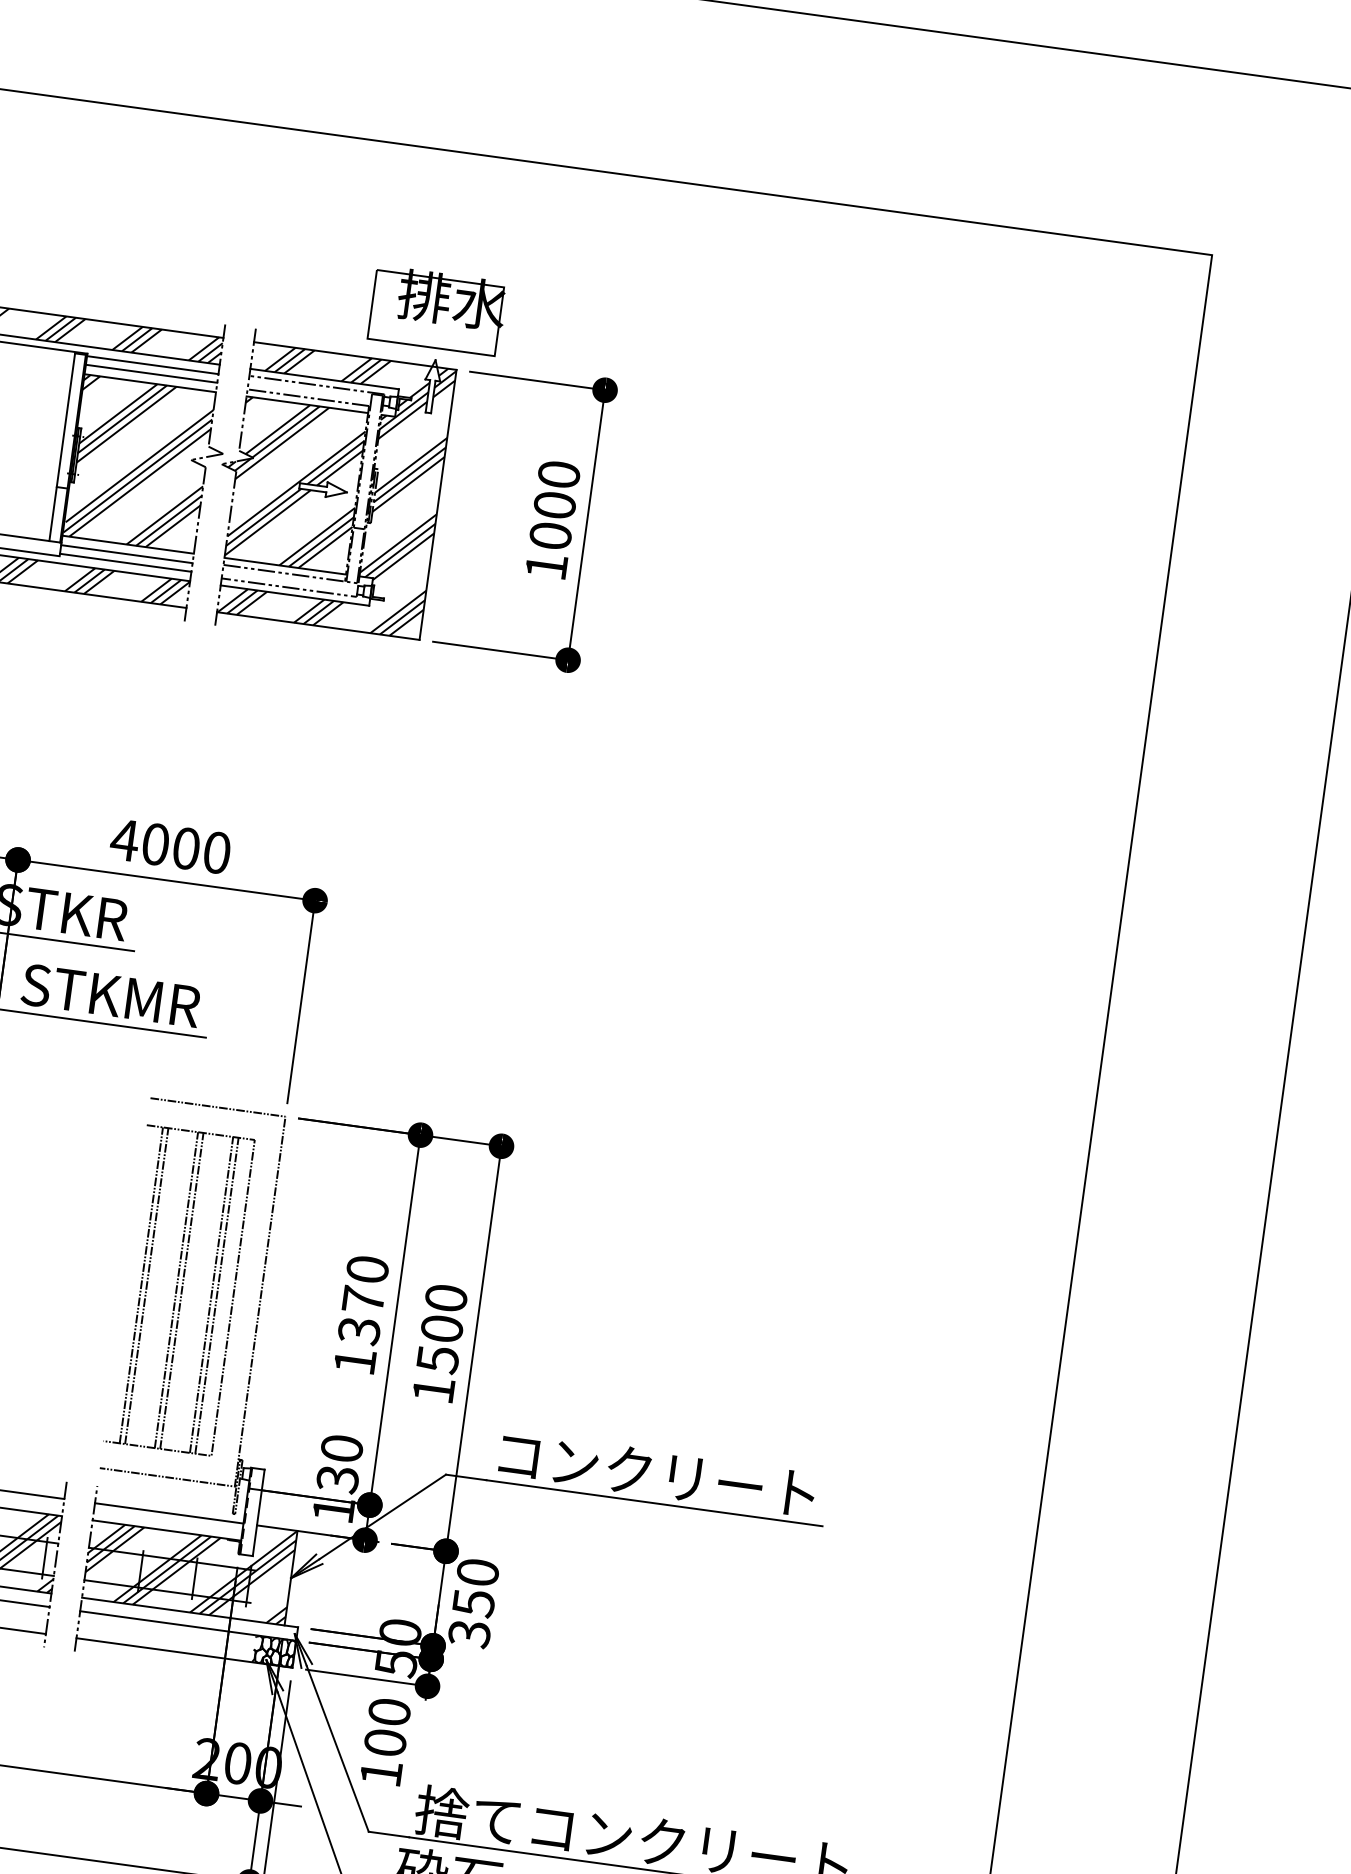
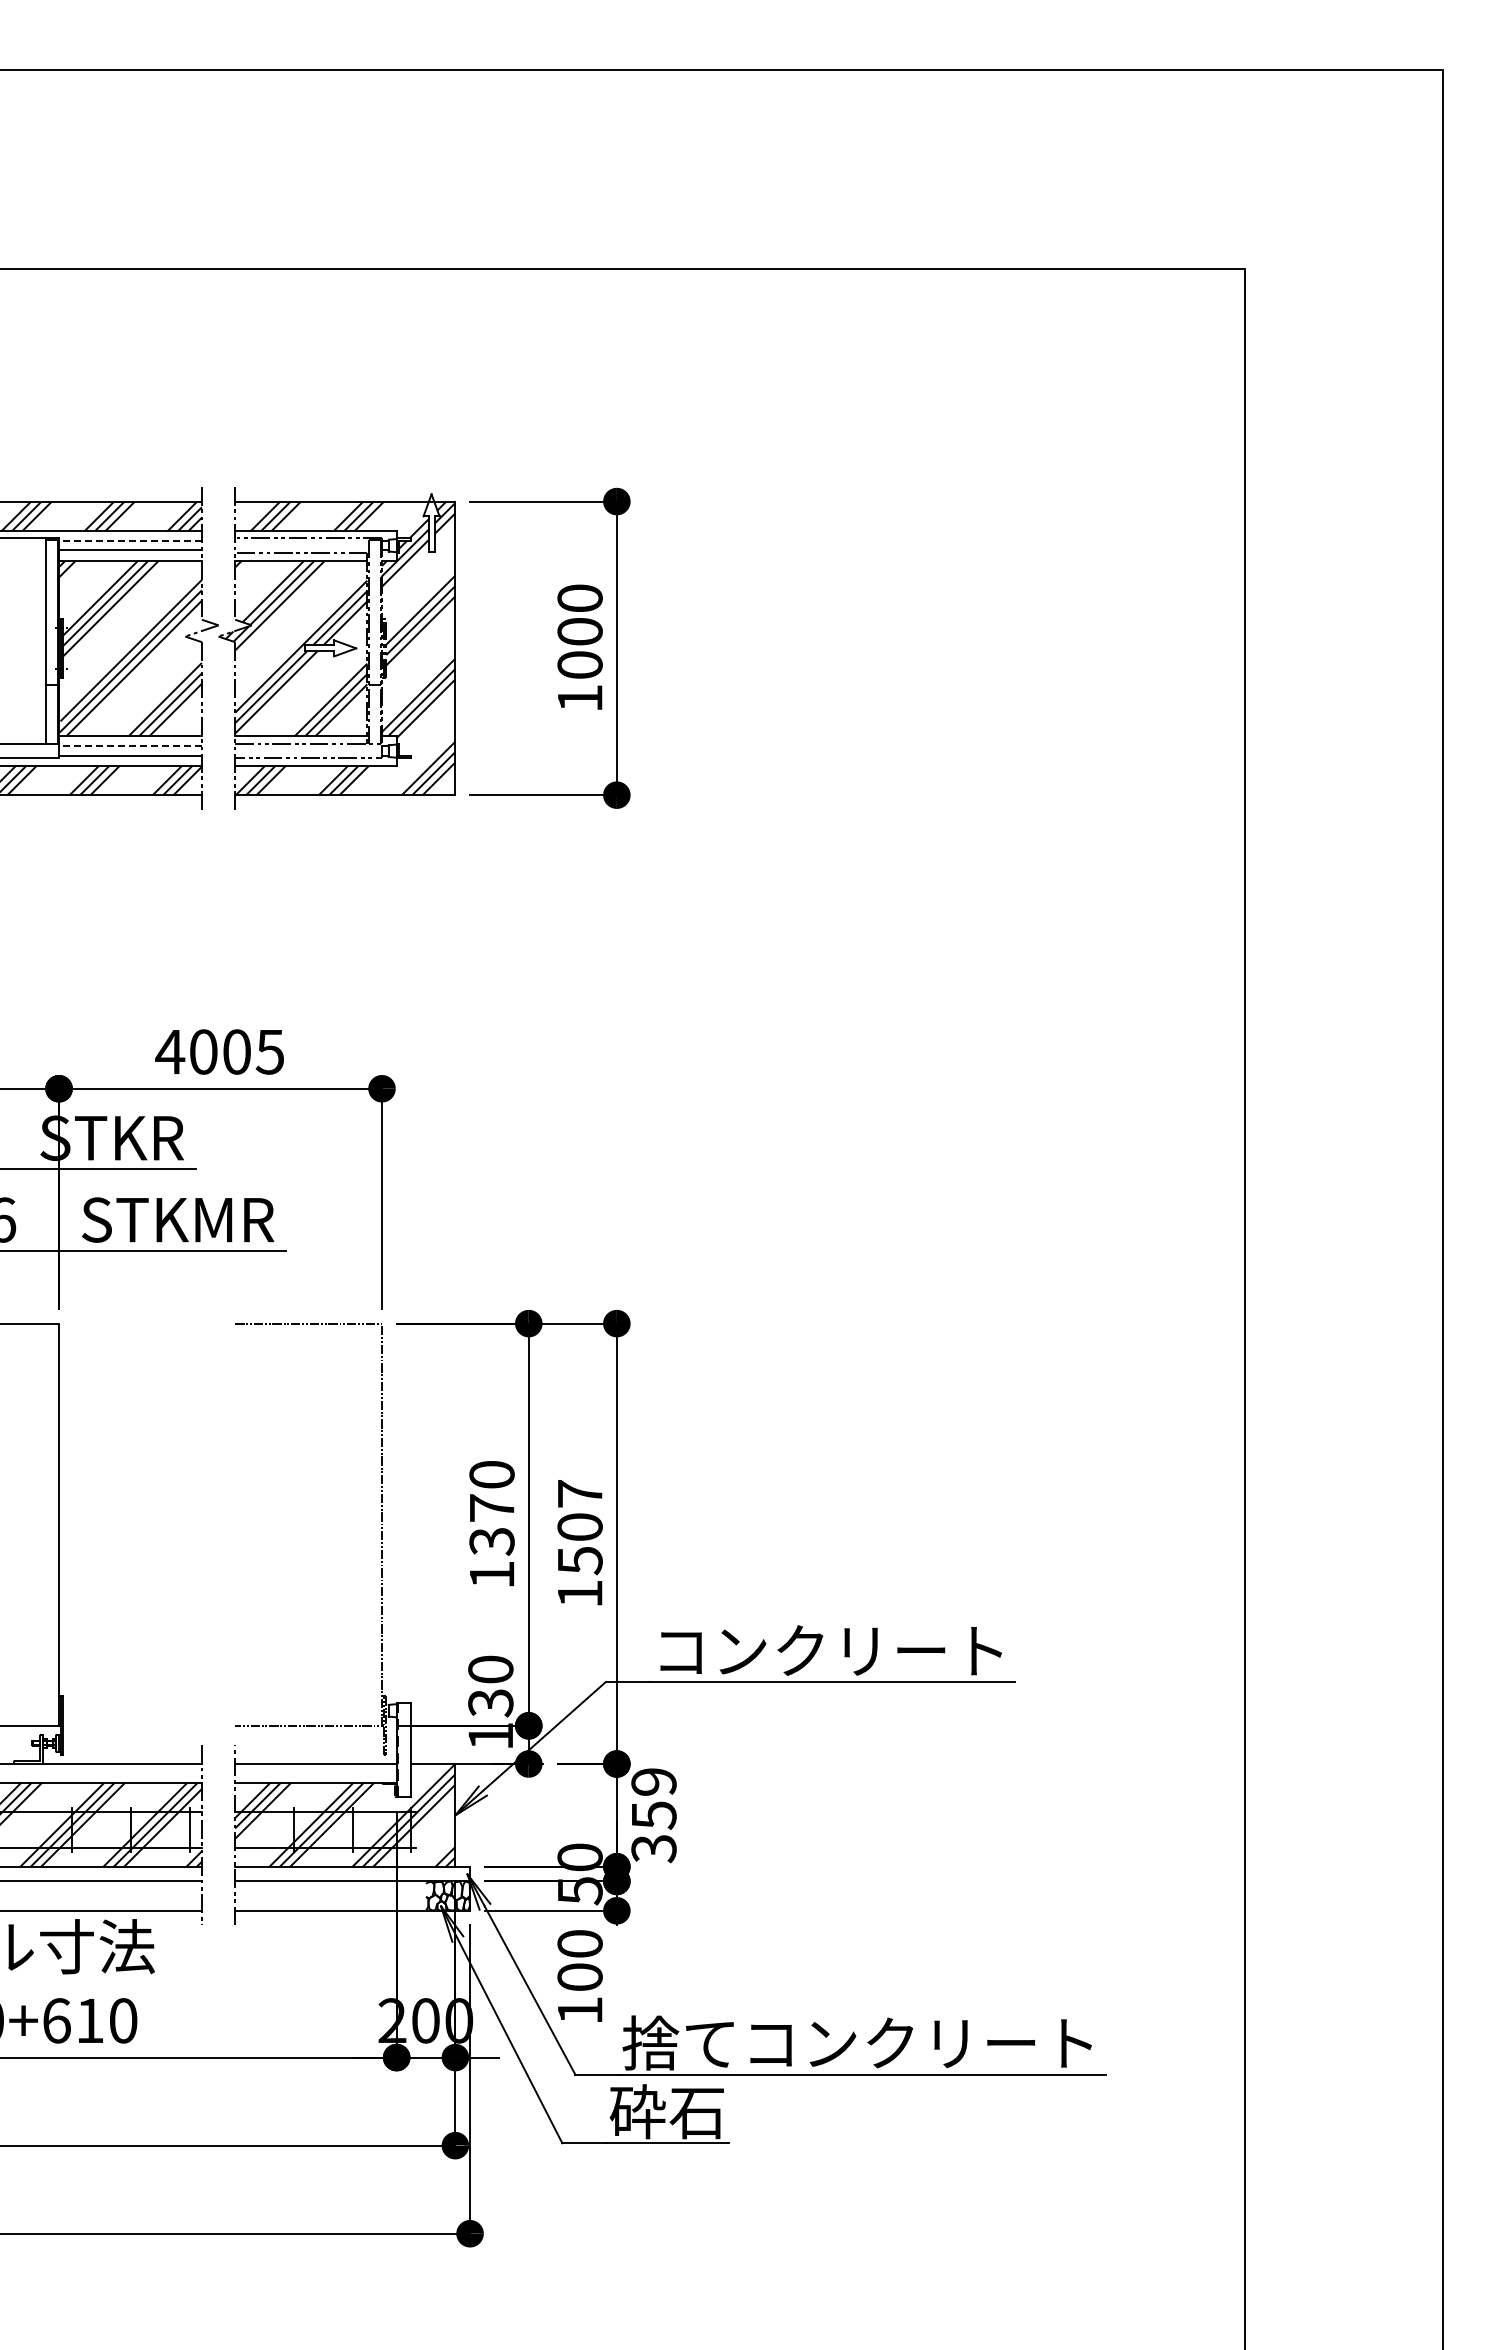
part: (437, 310) -> (426, 440), removed
line: (151, 364) -> (129, 540), solid -> dashed
line: (125, 554) -> (129, 746), solid -> dashed
text: (216, 852) -> (269, 1051), 4000 -> 4005
part: (179, 1290) -> (294, 1524), removed
text: (445, 1297) -> (579, 1493), 1500 -> 1507
text: (477, 1572) -> (653, 1781), 350 -> 359

